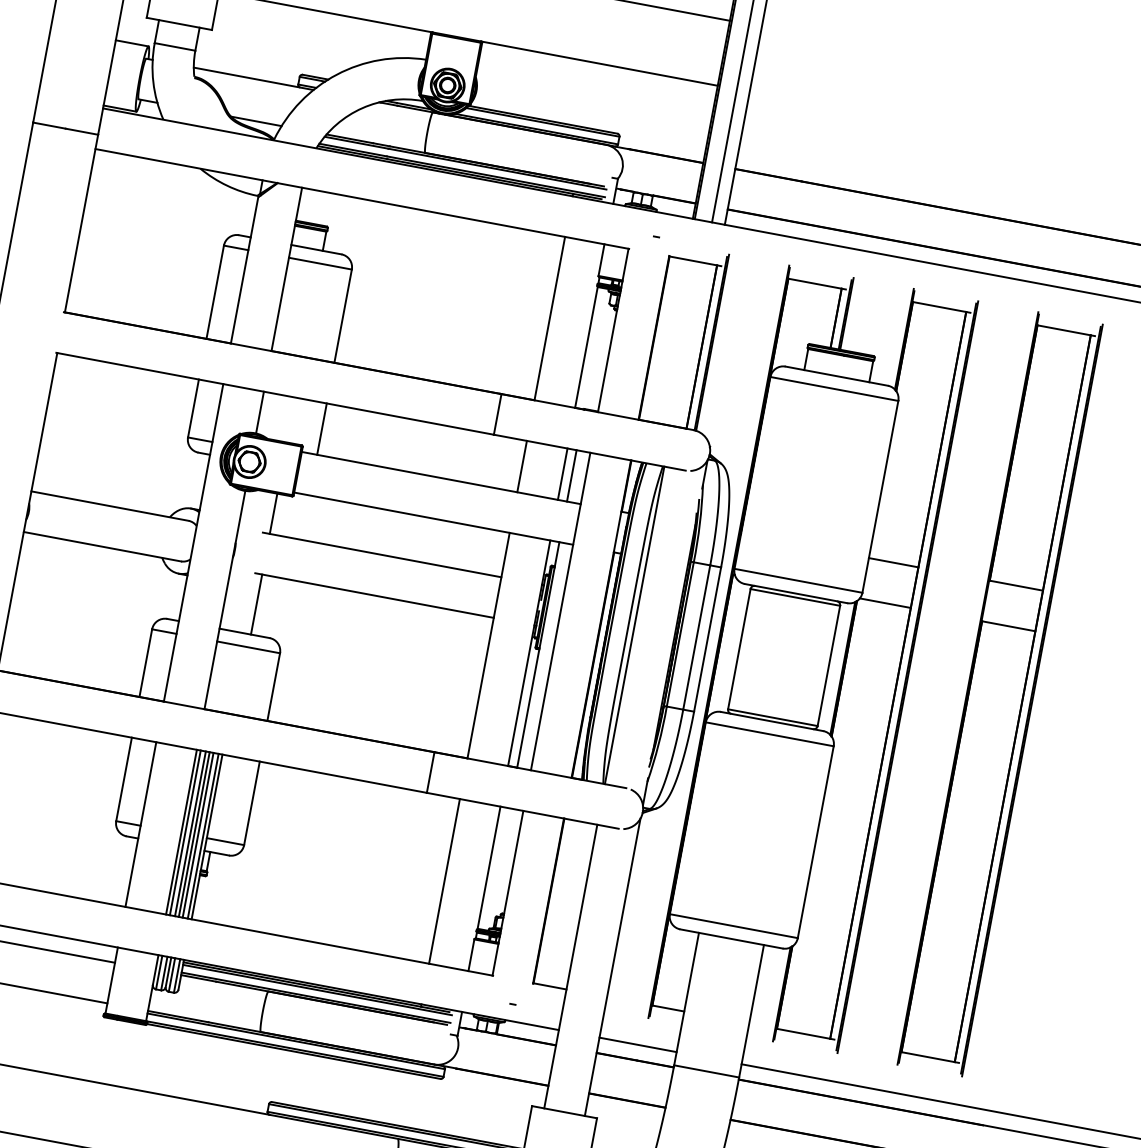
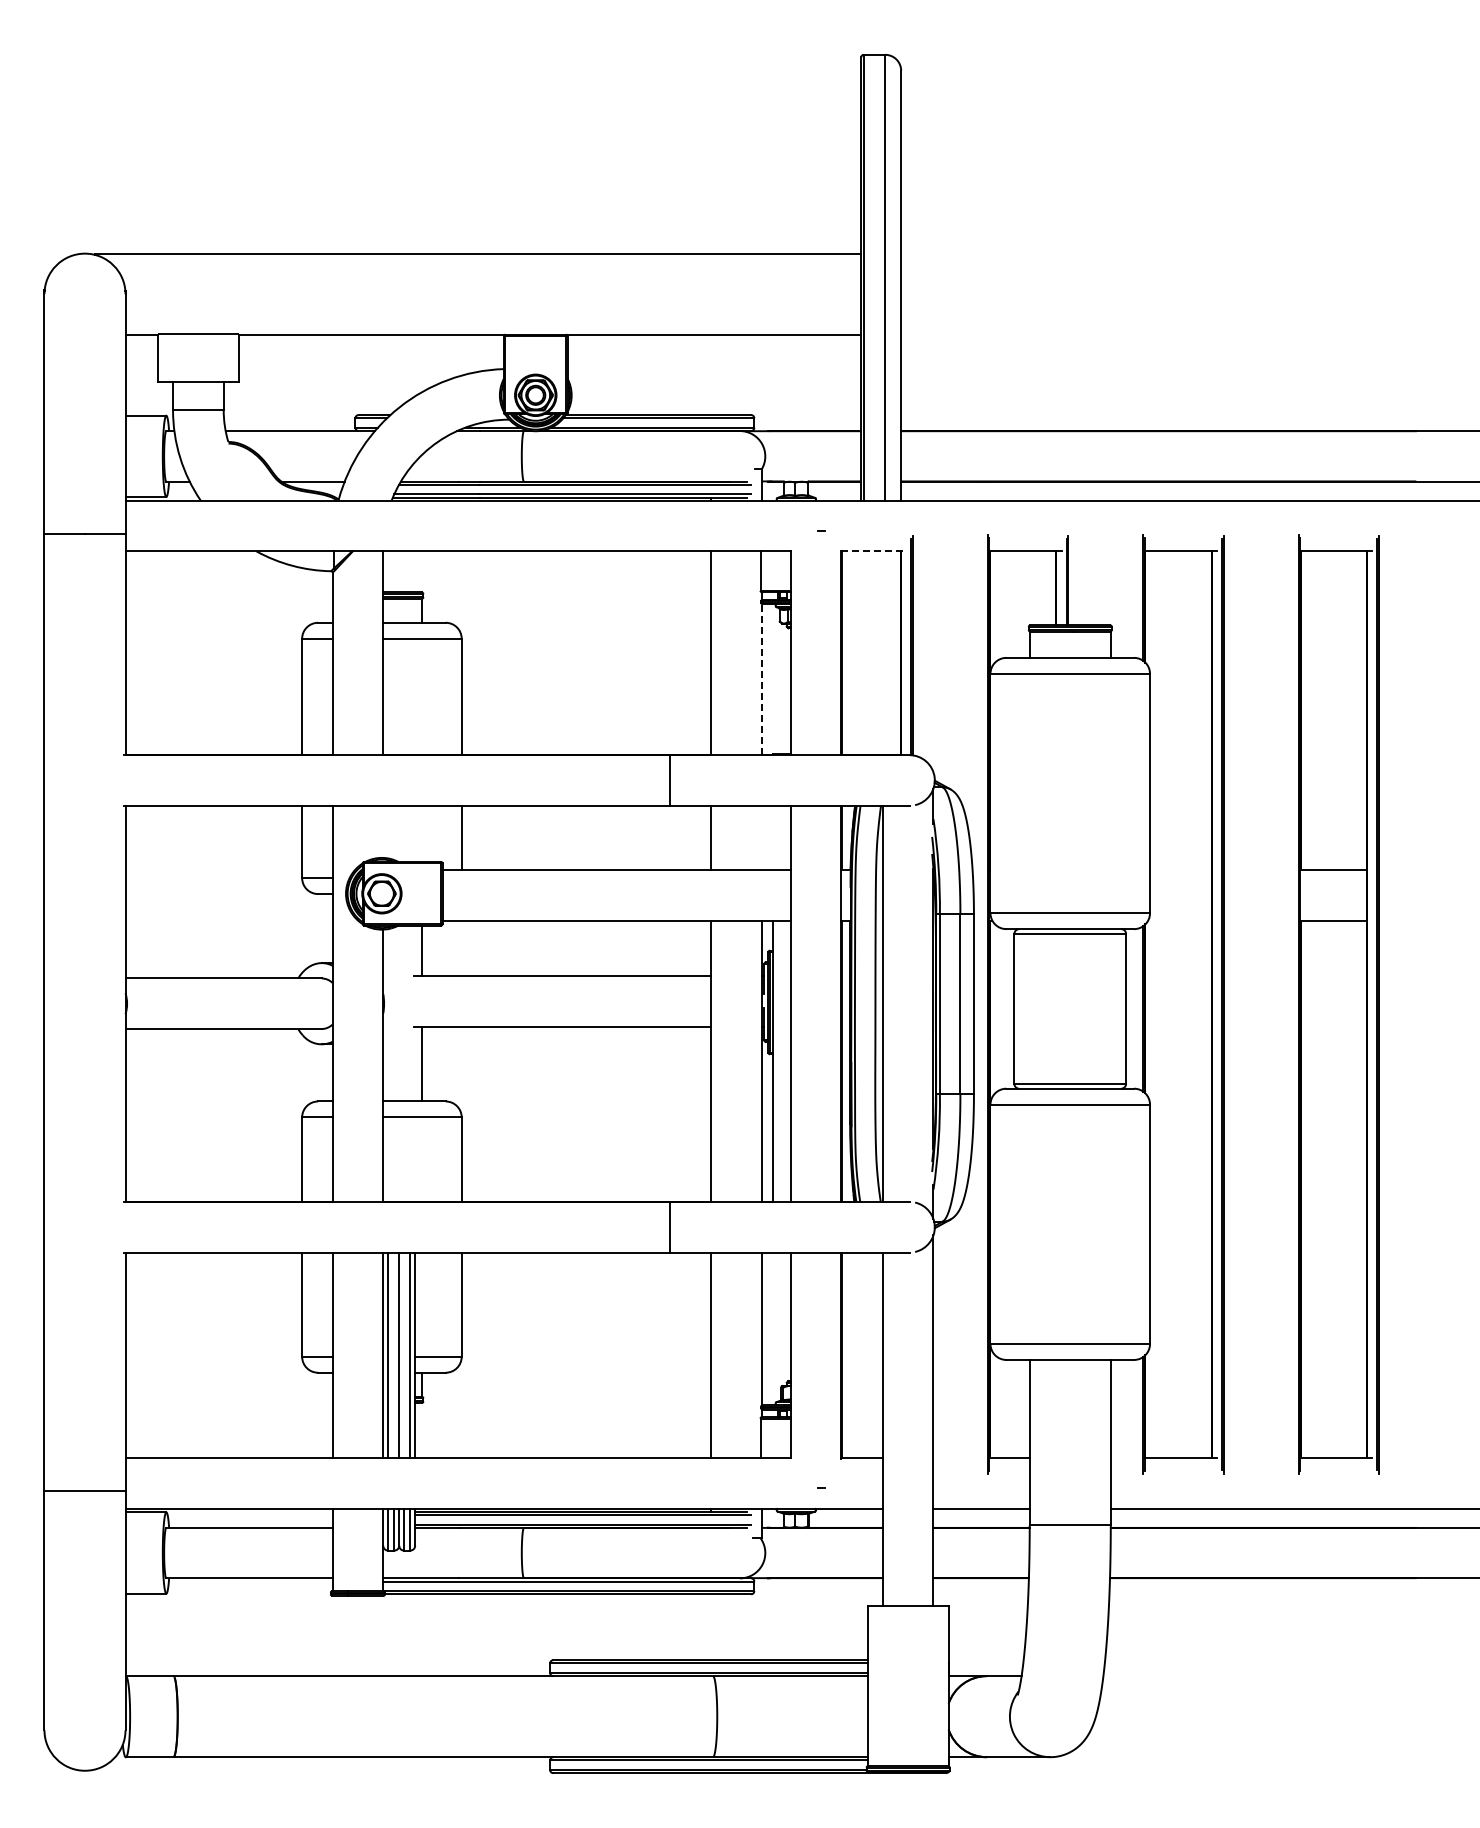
line: (695, 261) -> (873, 551), solid -> dashed
line: (586, 347) -> (762, 679), solid -> dashed
line: (260, 412) -> (383, 831), removed
line: (563, 473) -> (762, 837), removed
line: (571, 475) -> (773, 837), removed
line: (893, 562) -> (1180, 869), removed
line: (884, 603) -> (1179, 920), removed
line: (190, 834) -> (394, 1355), removed
line: (198, 835) -> (404, 1355), removed

